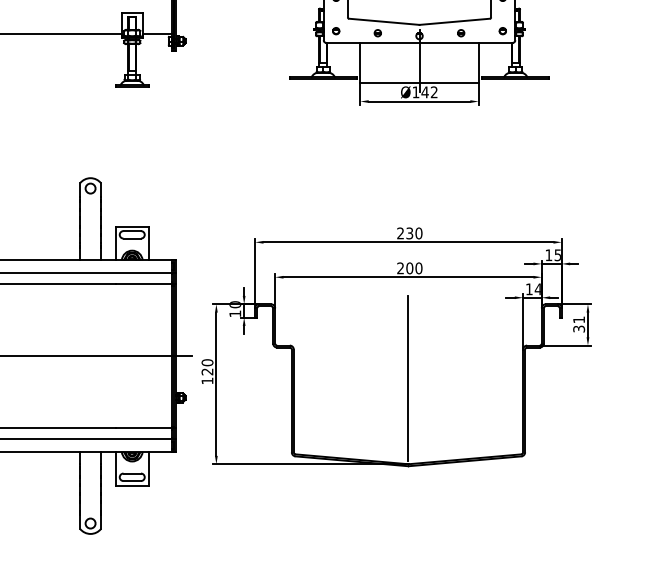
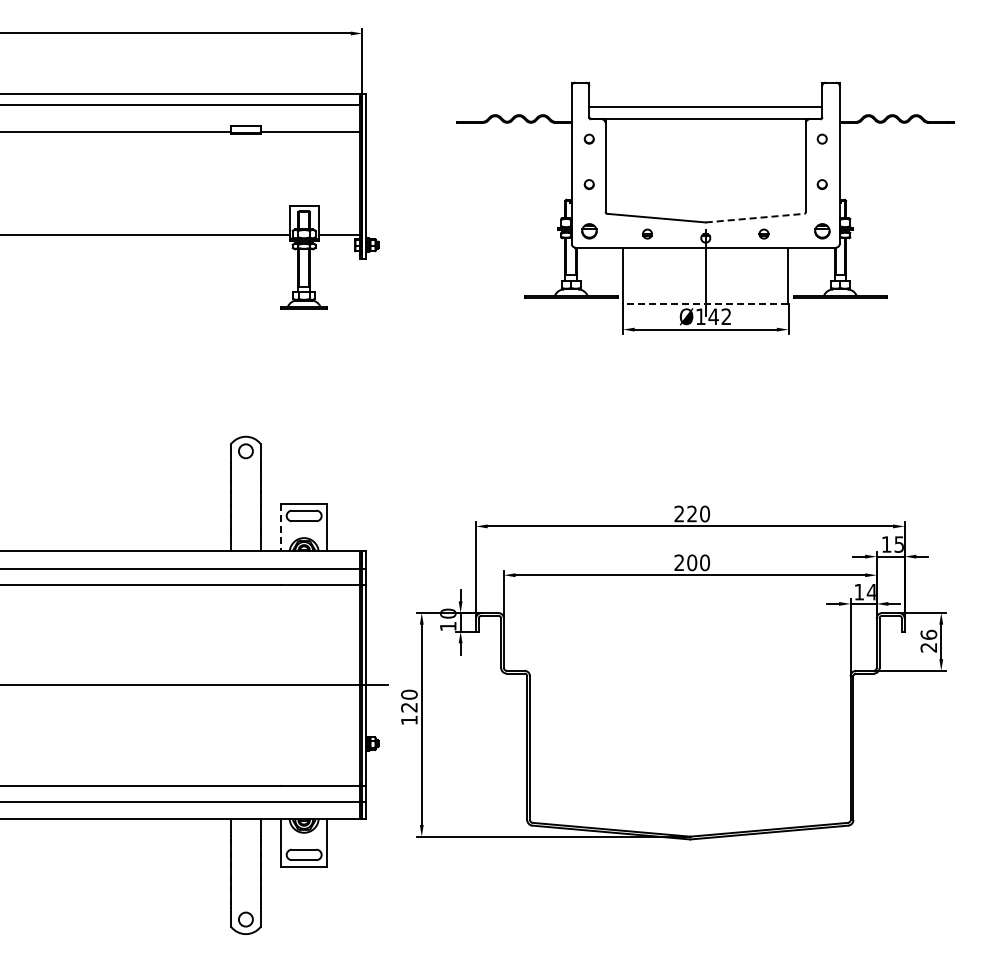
line: (455, 22) -> (755, 218), solid -> dashed
part: (335, 30) -> (588, 230), size x1.6
part: (502, 30) -> (821, 230), size x1.6
line: (419, 83) -> (705, 304), solid -> dashed
text: (409, 233) -> (691, 514), 230 -> 220
line: (115, 243) -> (280, 527), solid -> dashed
text: (578, 323) -> (928, 640), 31 -> 26
line: (408, 377) -> (690, 715), removed

